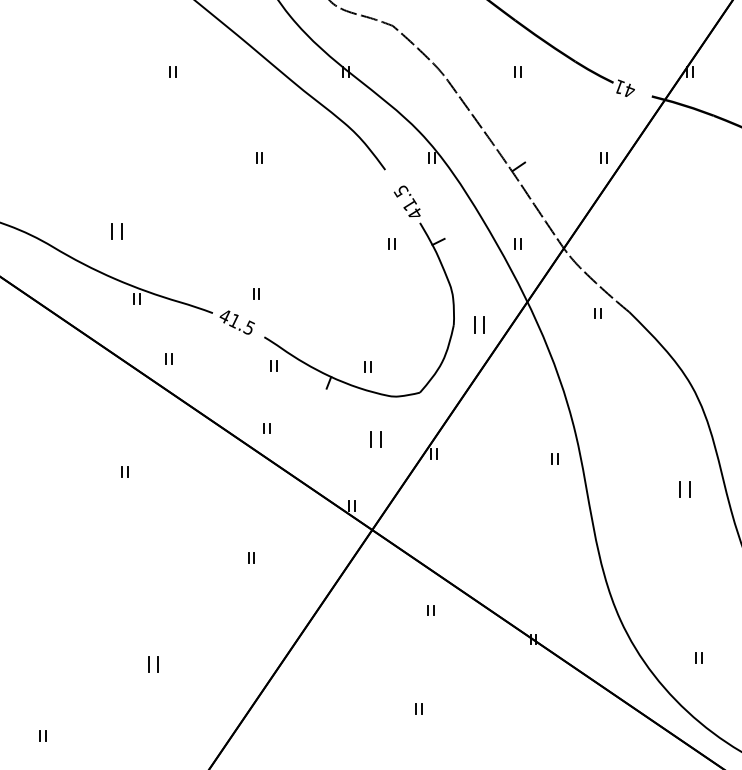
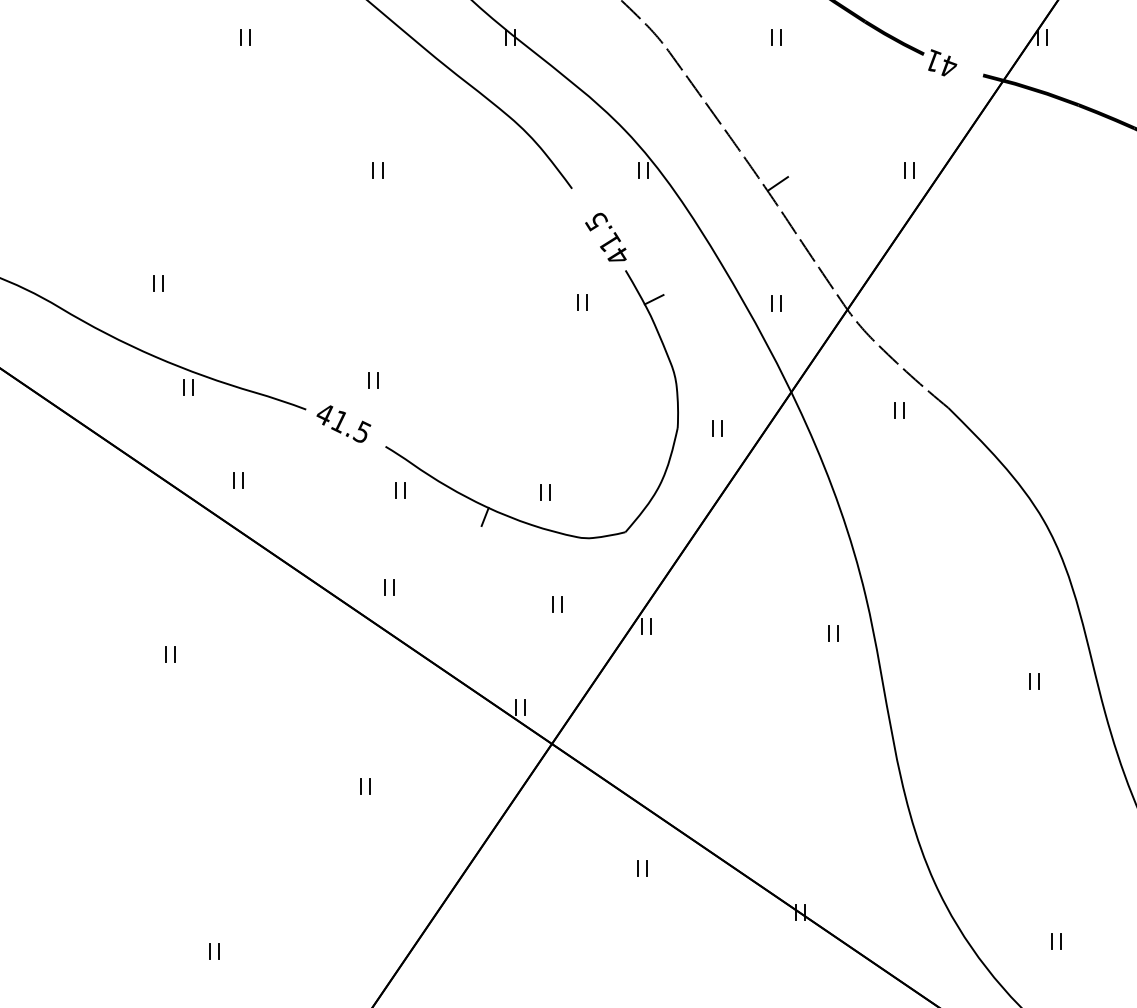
part: (116, 230) -> (157, 282), size x0.62
part: (478, 324) -> (715, 427), size x0.62
part: (375, 439) -> (556, 604), size x0.62
part: (684, 489) -> (1033, 681), size x0.62
part: (152, 664) -> (213, 951), size x0.62

